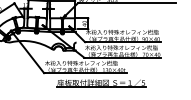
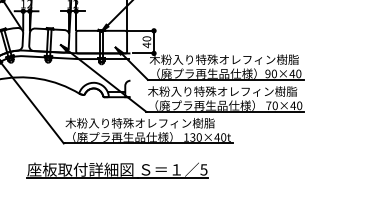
part: (101, 83) -> (117, 170), moved

